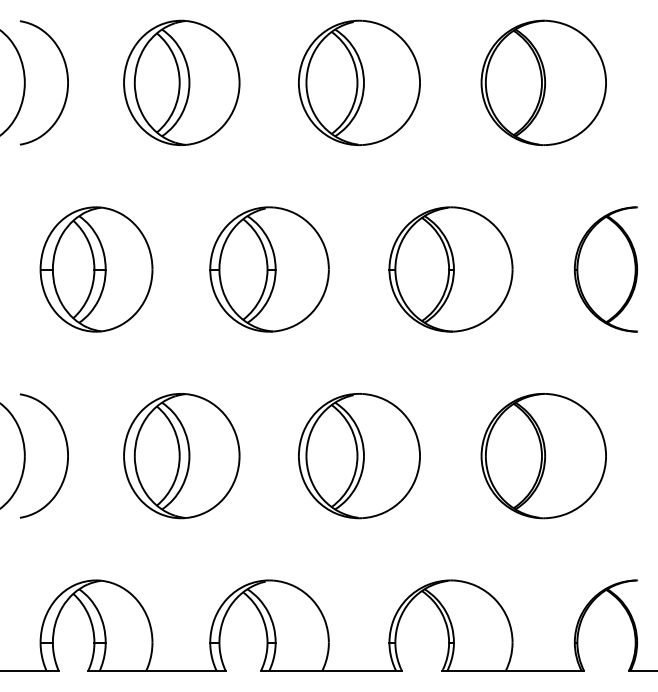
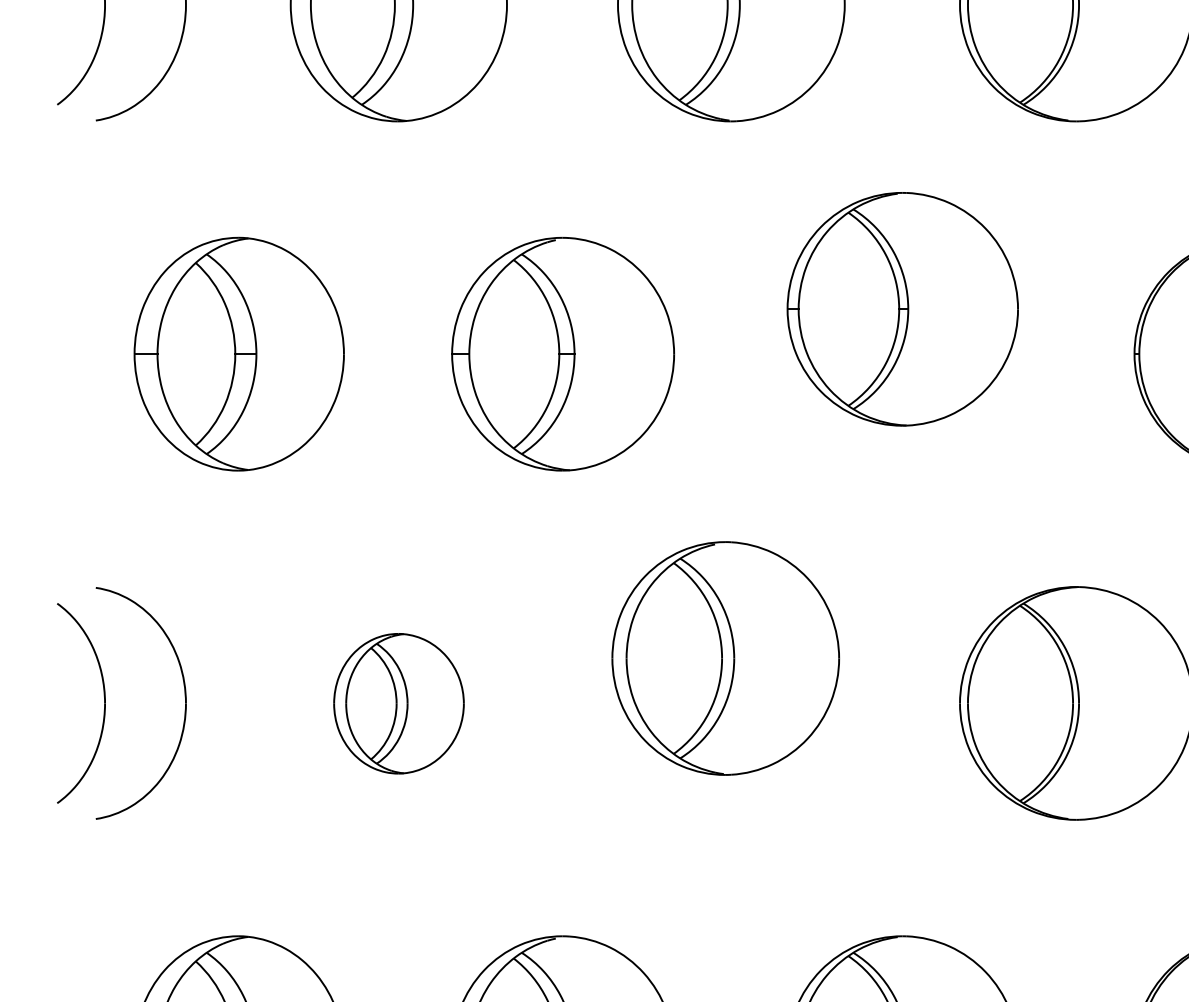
part: (450, 269) -> (901, 309), moved
part: (181, 456) -> (398, 704), size x0.6
part: (359, 456) -> (725, 659), moved

